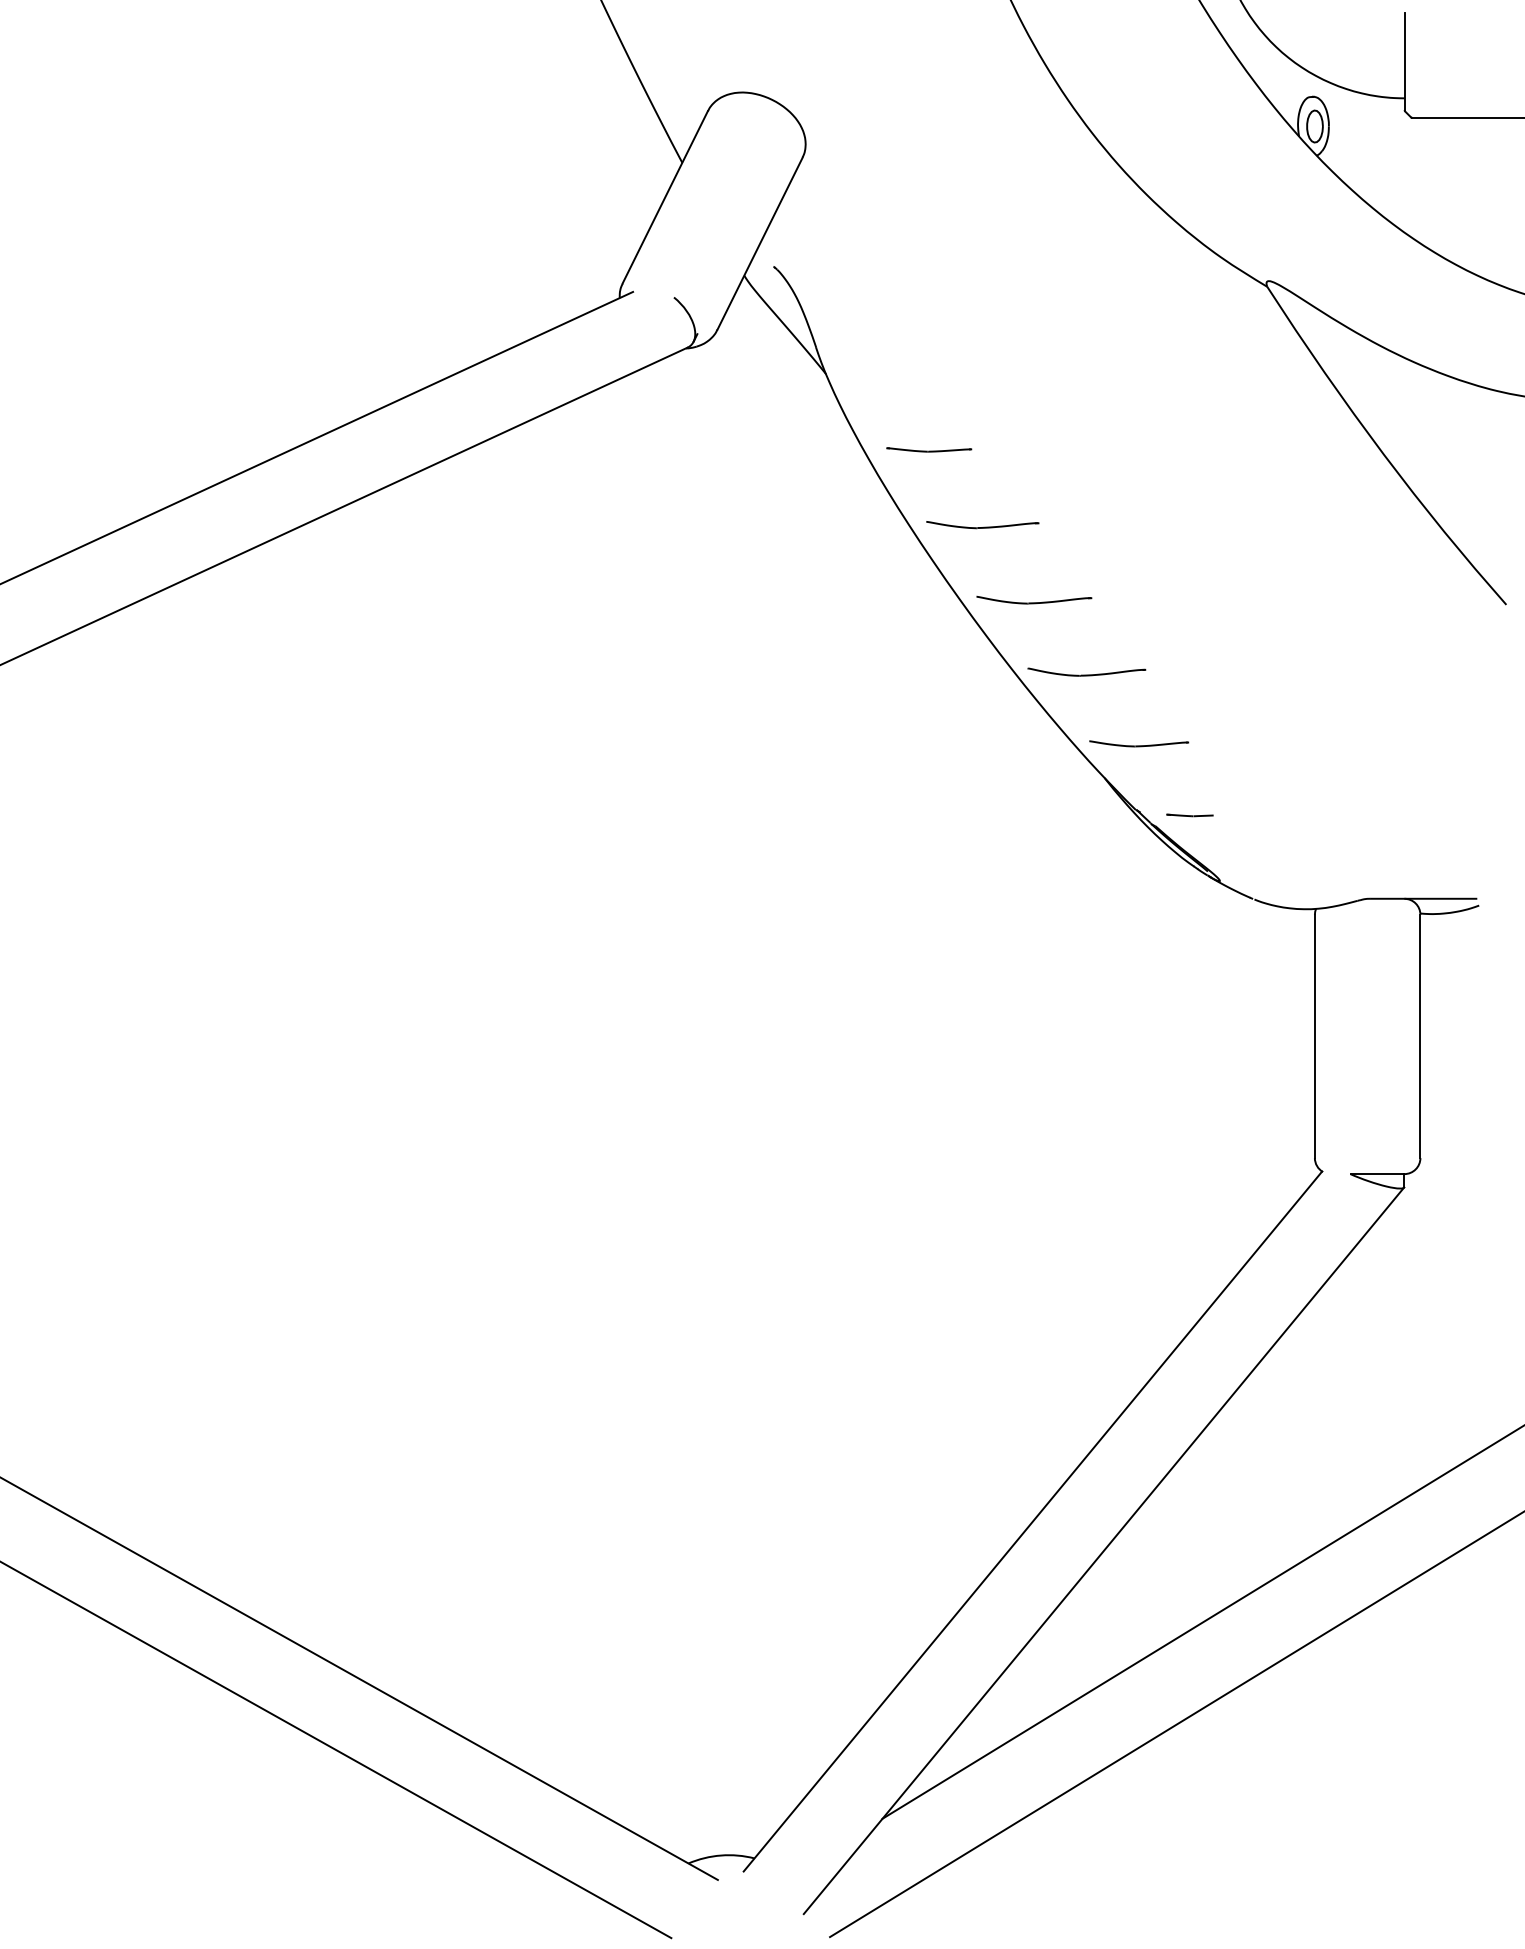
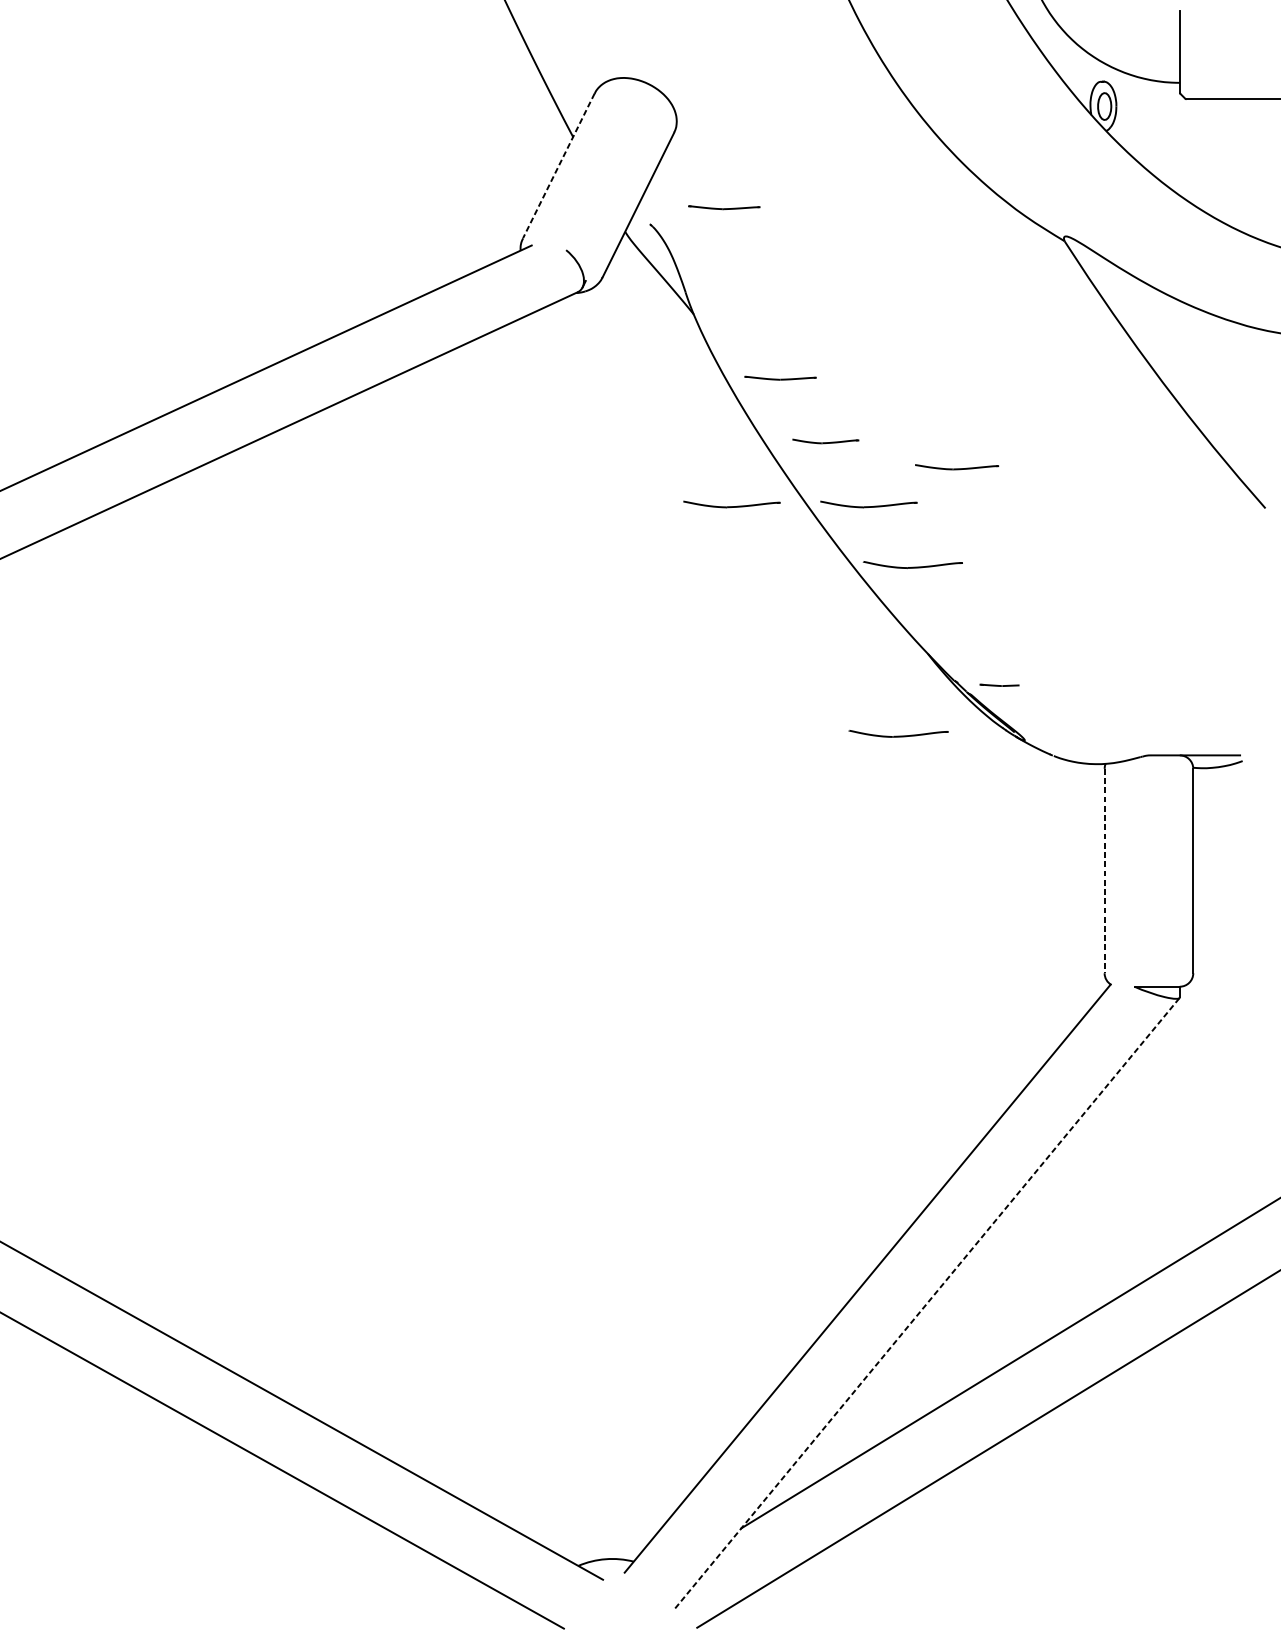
line: (665, 197) -> (559, 166), solid -> dashed
part: (862, 246) -> (724, 207), added
part: (982, 525) -> (825, 441), size x0.7
part: (871, 600) -> (732, 504), added
part: (1139, 743) -> (957, 466), moved
part: (1069, 872) -> (898, 733), added
line: (1314, 1036) -> (1104, 871), solid -> dashed
line: (1104, 1550) -> (927, 1302), solid -> dashed

